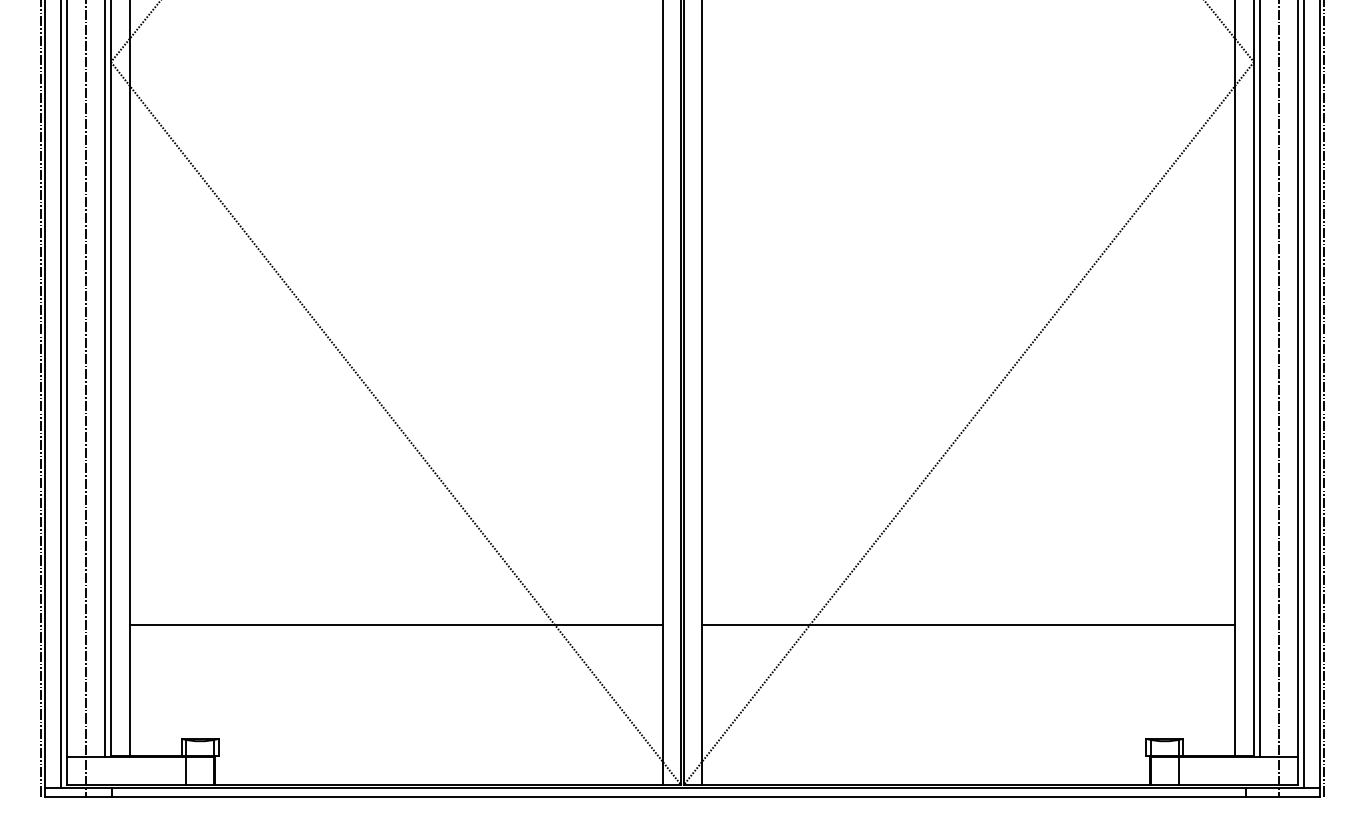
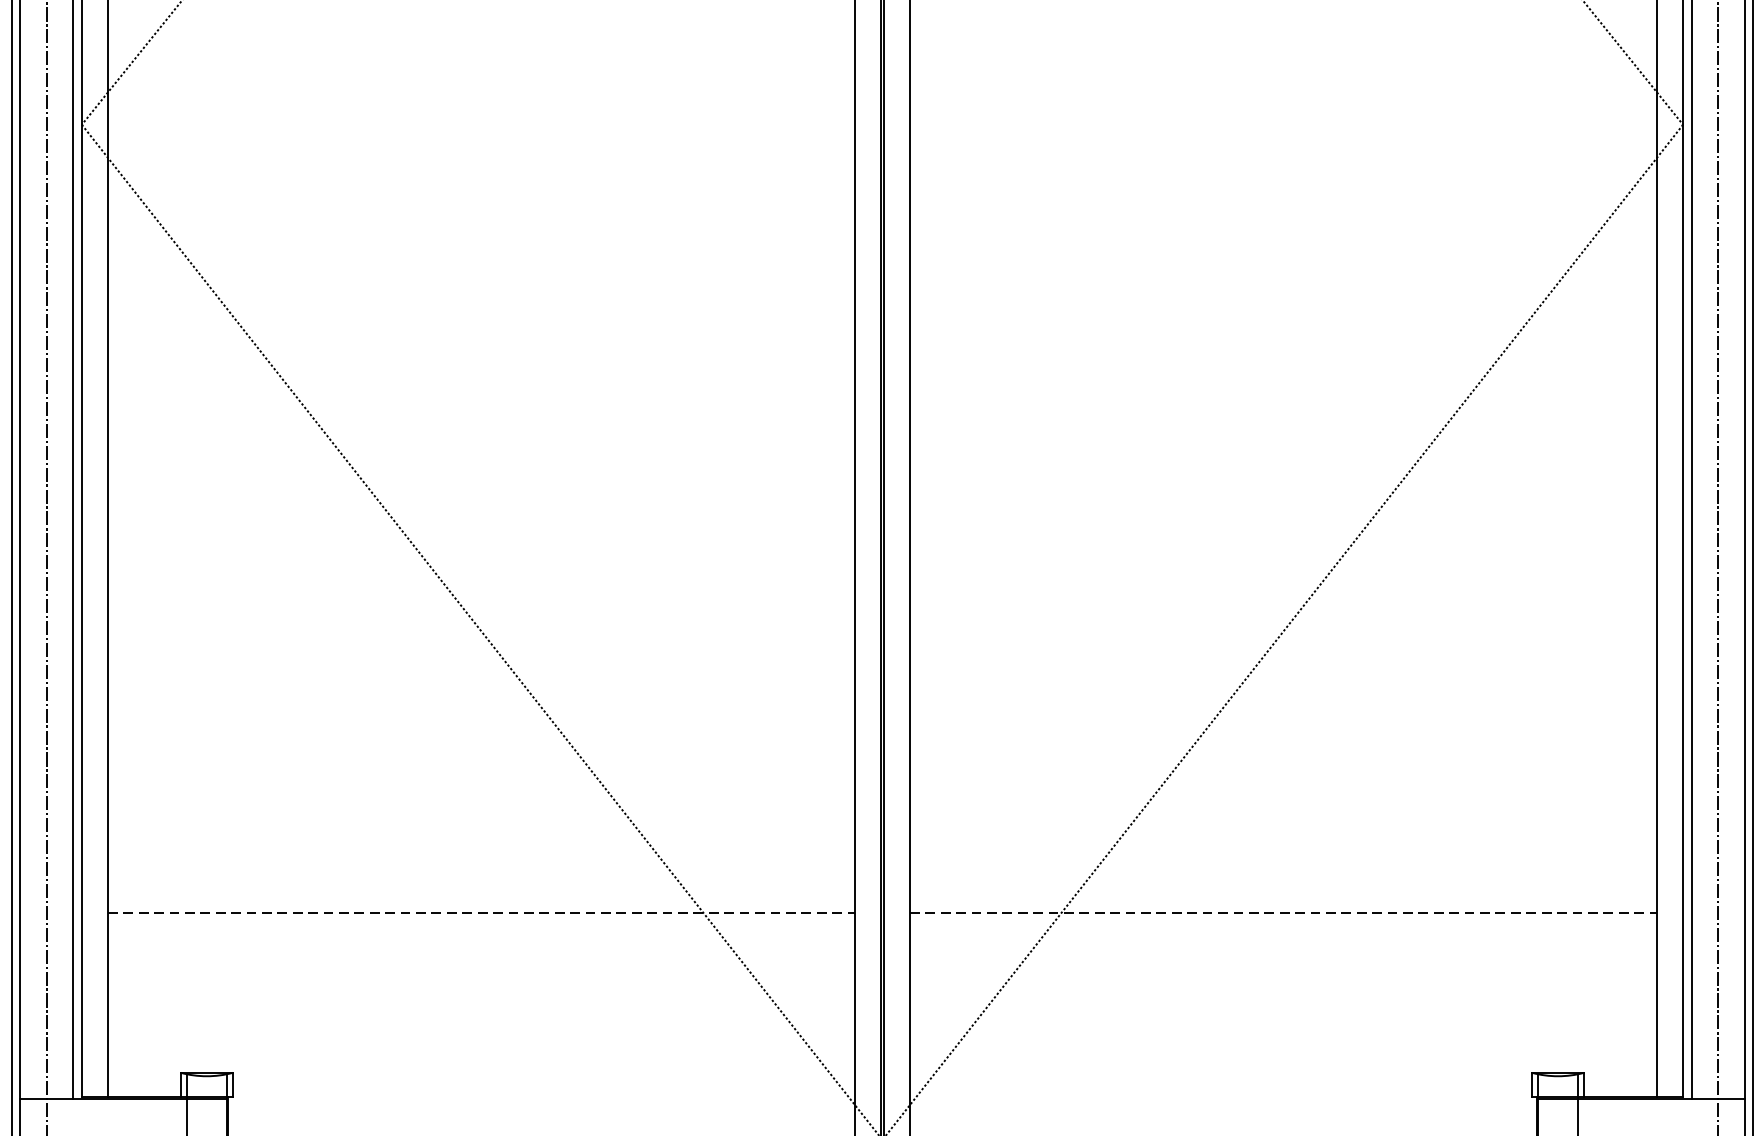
line: (396, 625) -> (481, 914), solid -> dashed
line: (968, 625) -> (1283, 914), solid -> dashed

